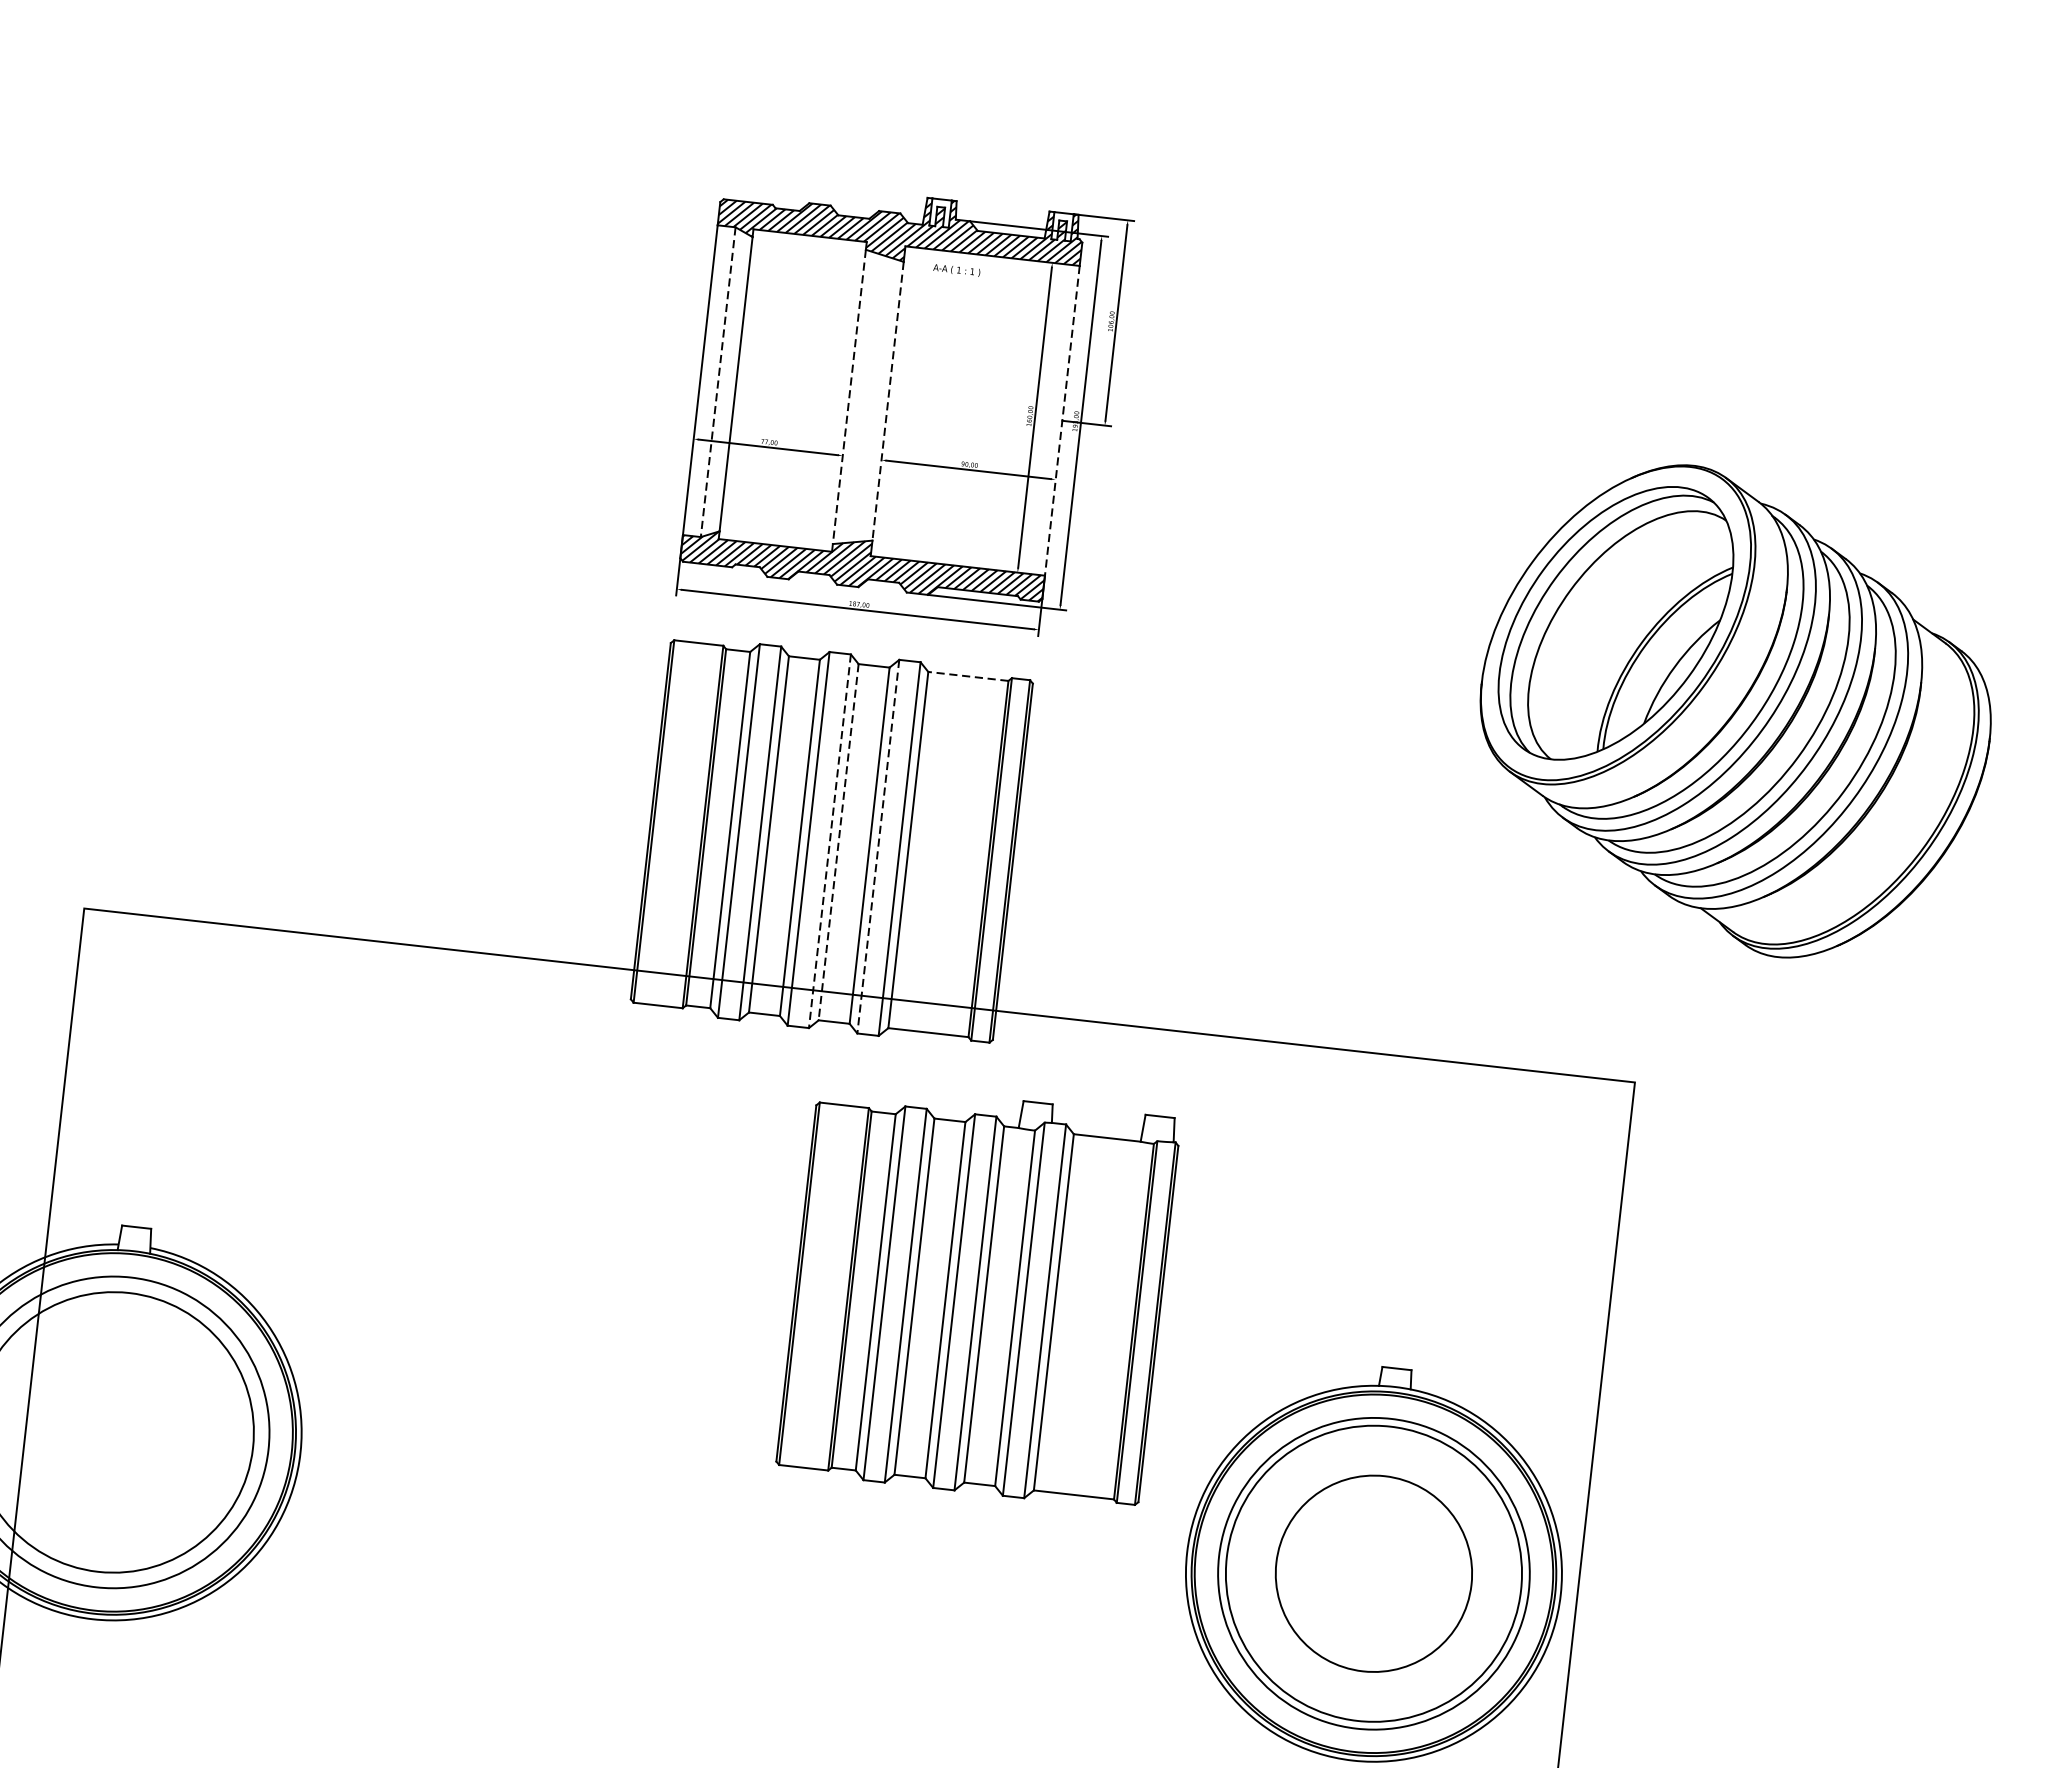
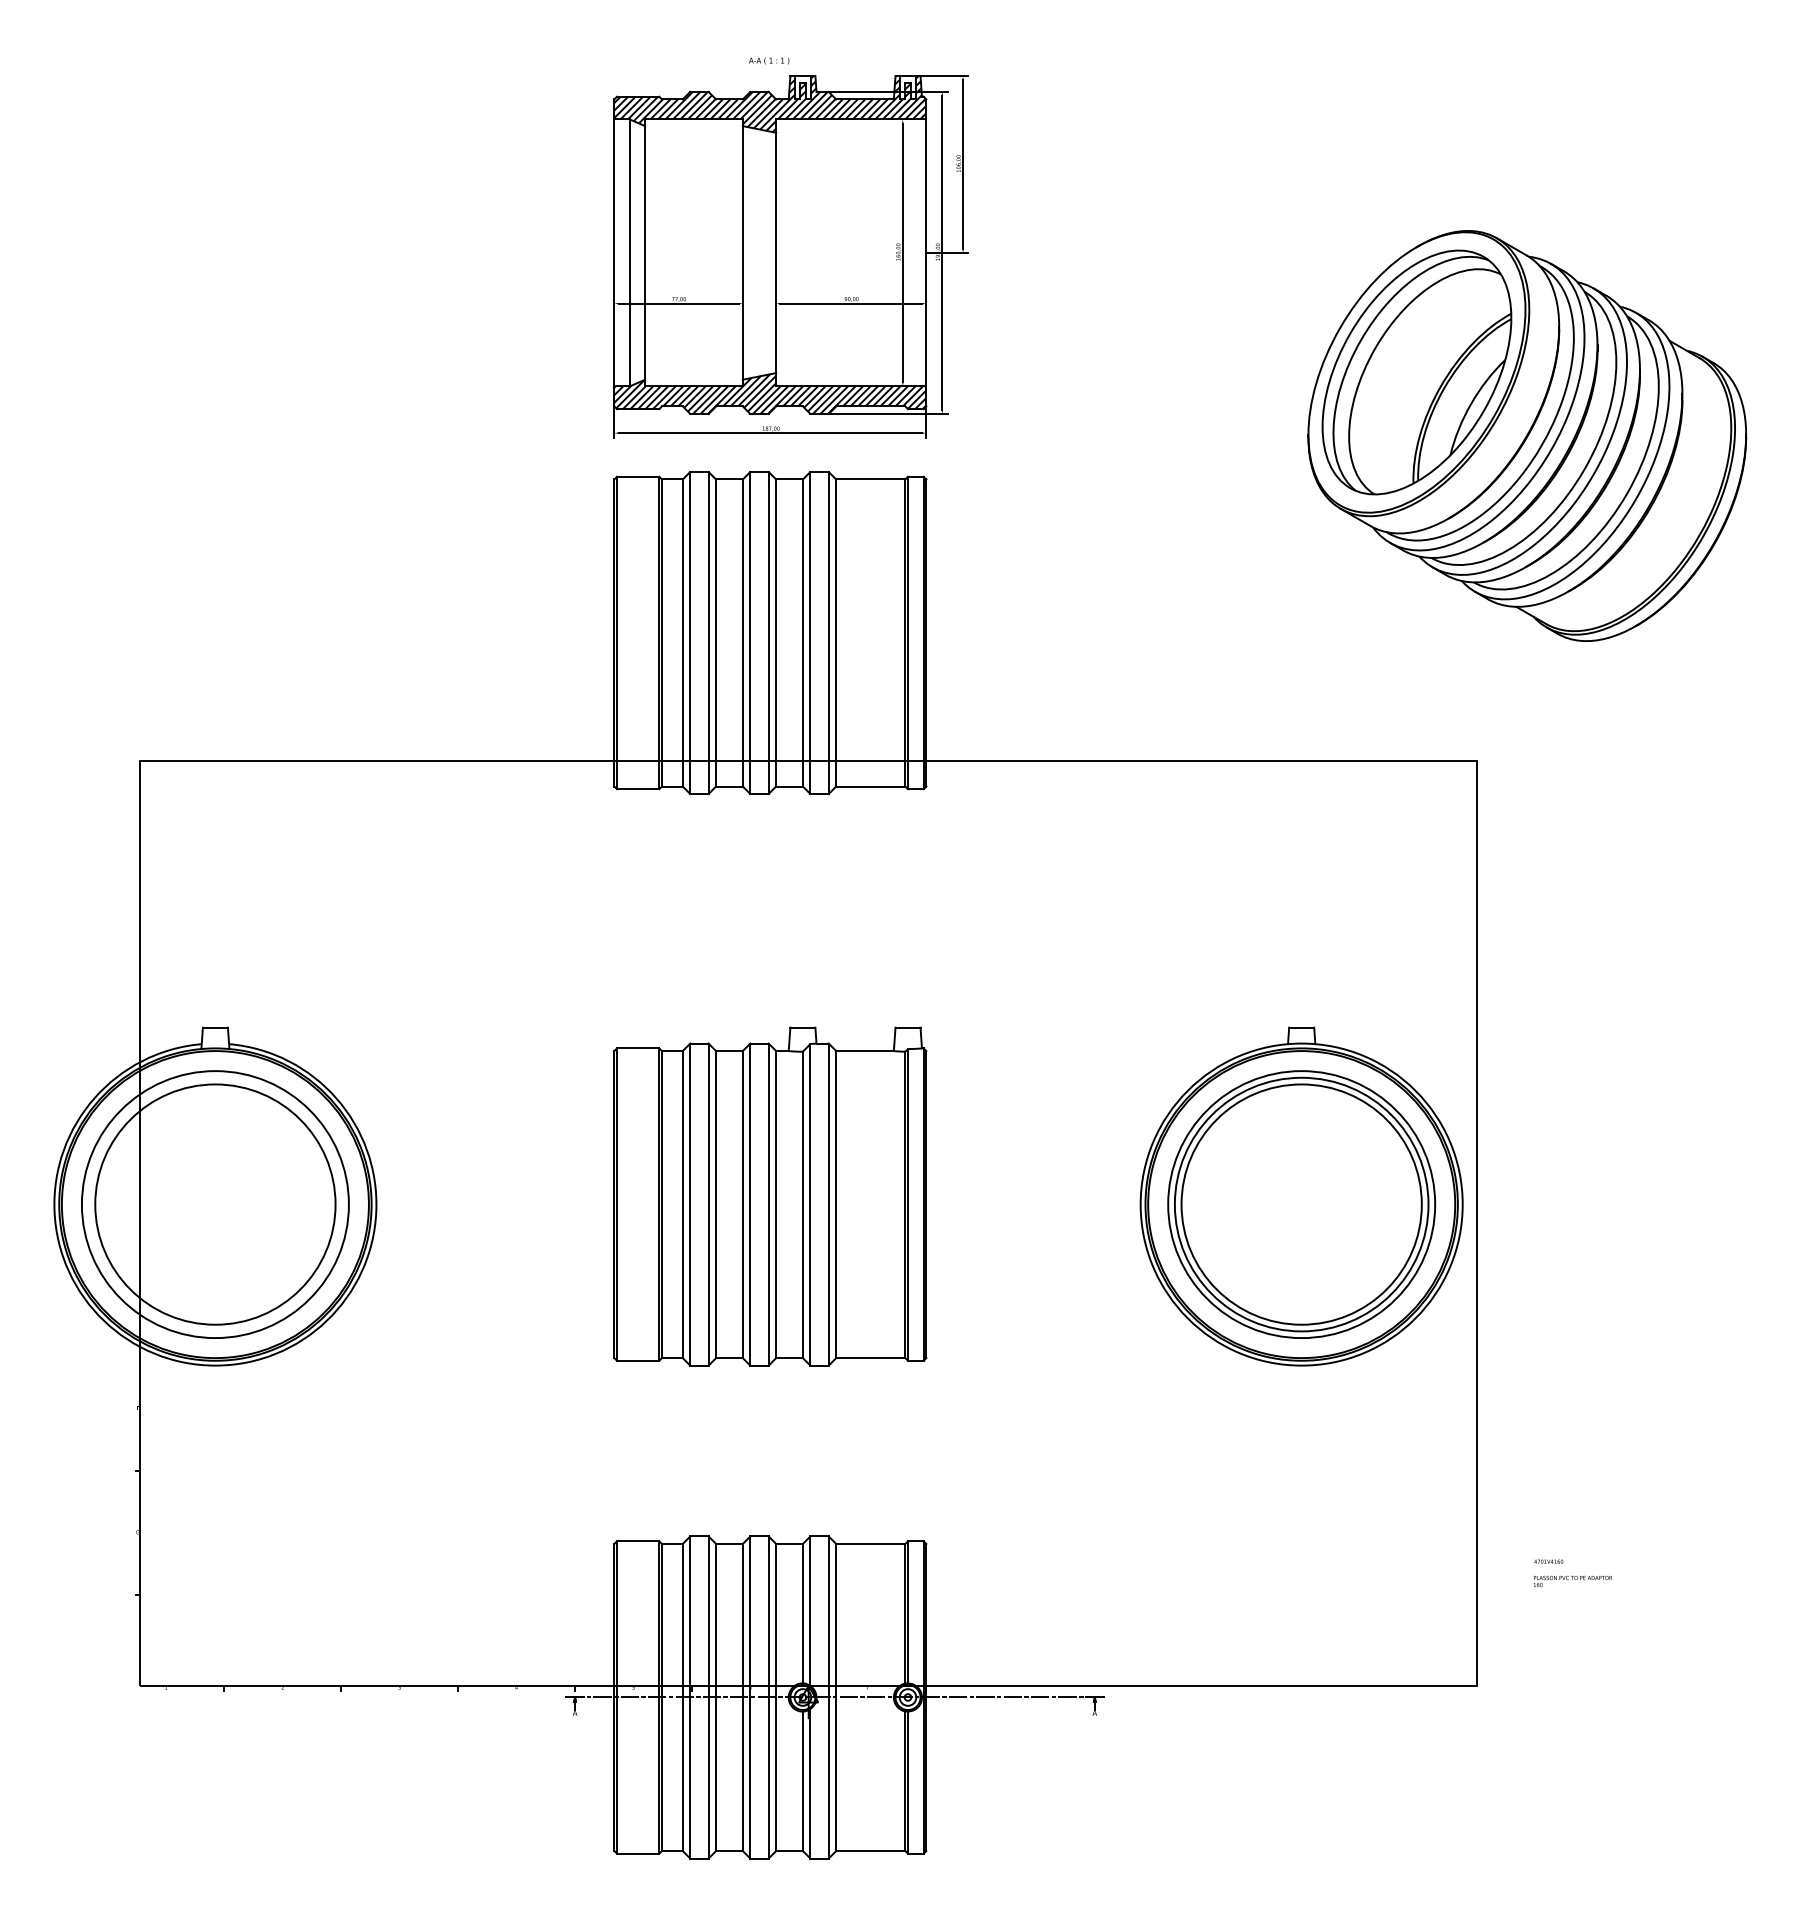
text: (957, 269) -> (769, 60), moved
line: (717, 382) -> (629, 253), dashed -> solid
line: (849, 396) -> (742, 252), dashed -> solid
line: (888, 401) -> (776, 253), dashed -> solid
line: (1062, 421) -> (926, 253), dashed -> solid
line: (968, 676) -> (870, 479), dashed -> solid
line: (829, 841) -> (768, 633), dashed -> solid
line: (838, 842) -> (776, 633), dashed -> solid
line: (878, 847) -> (810, 633), dashed -> solid
part: (978, 1294) -> (770, 1196), moved
circle: (1373, 1573) -> (1301, 1204), size x1.43

